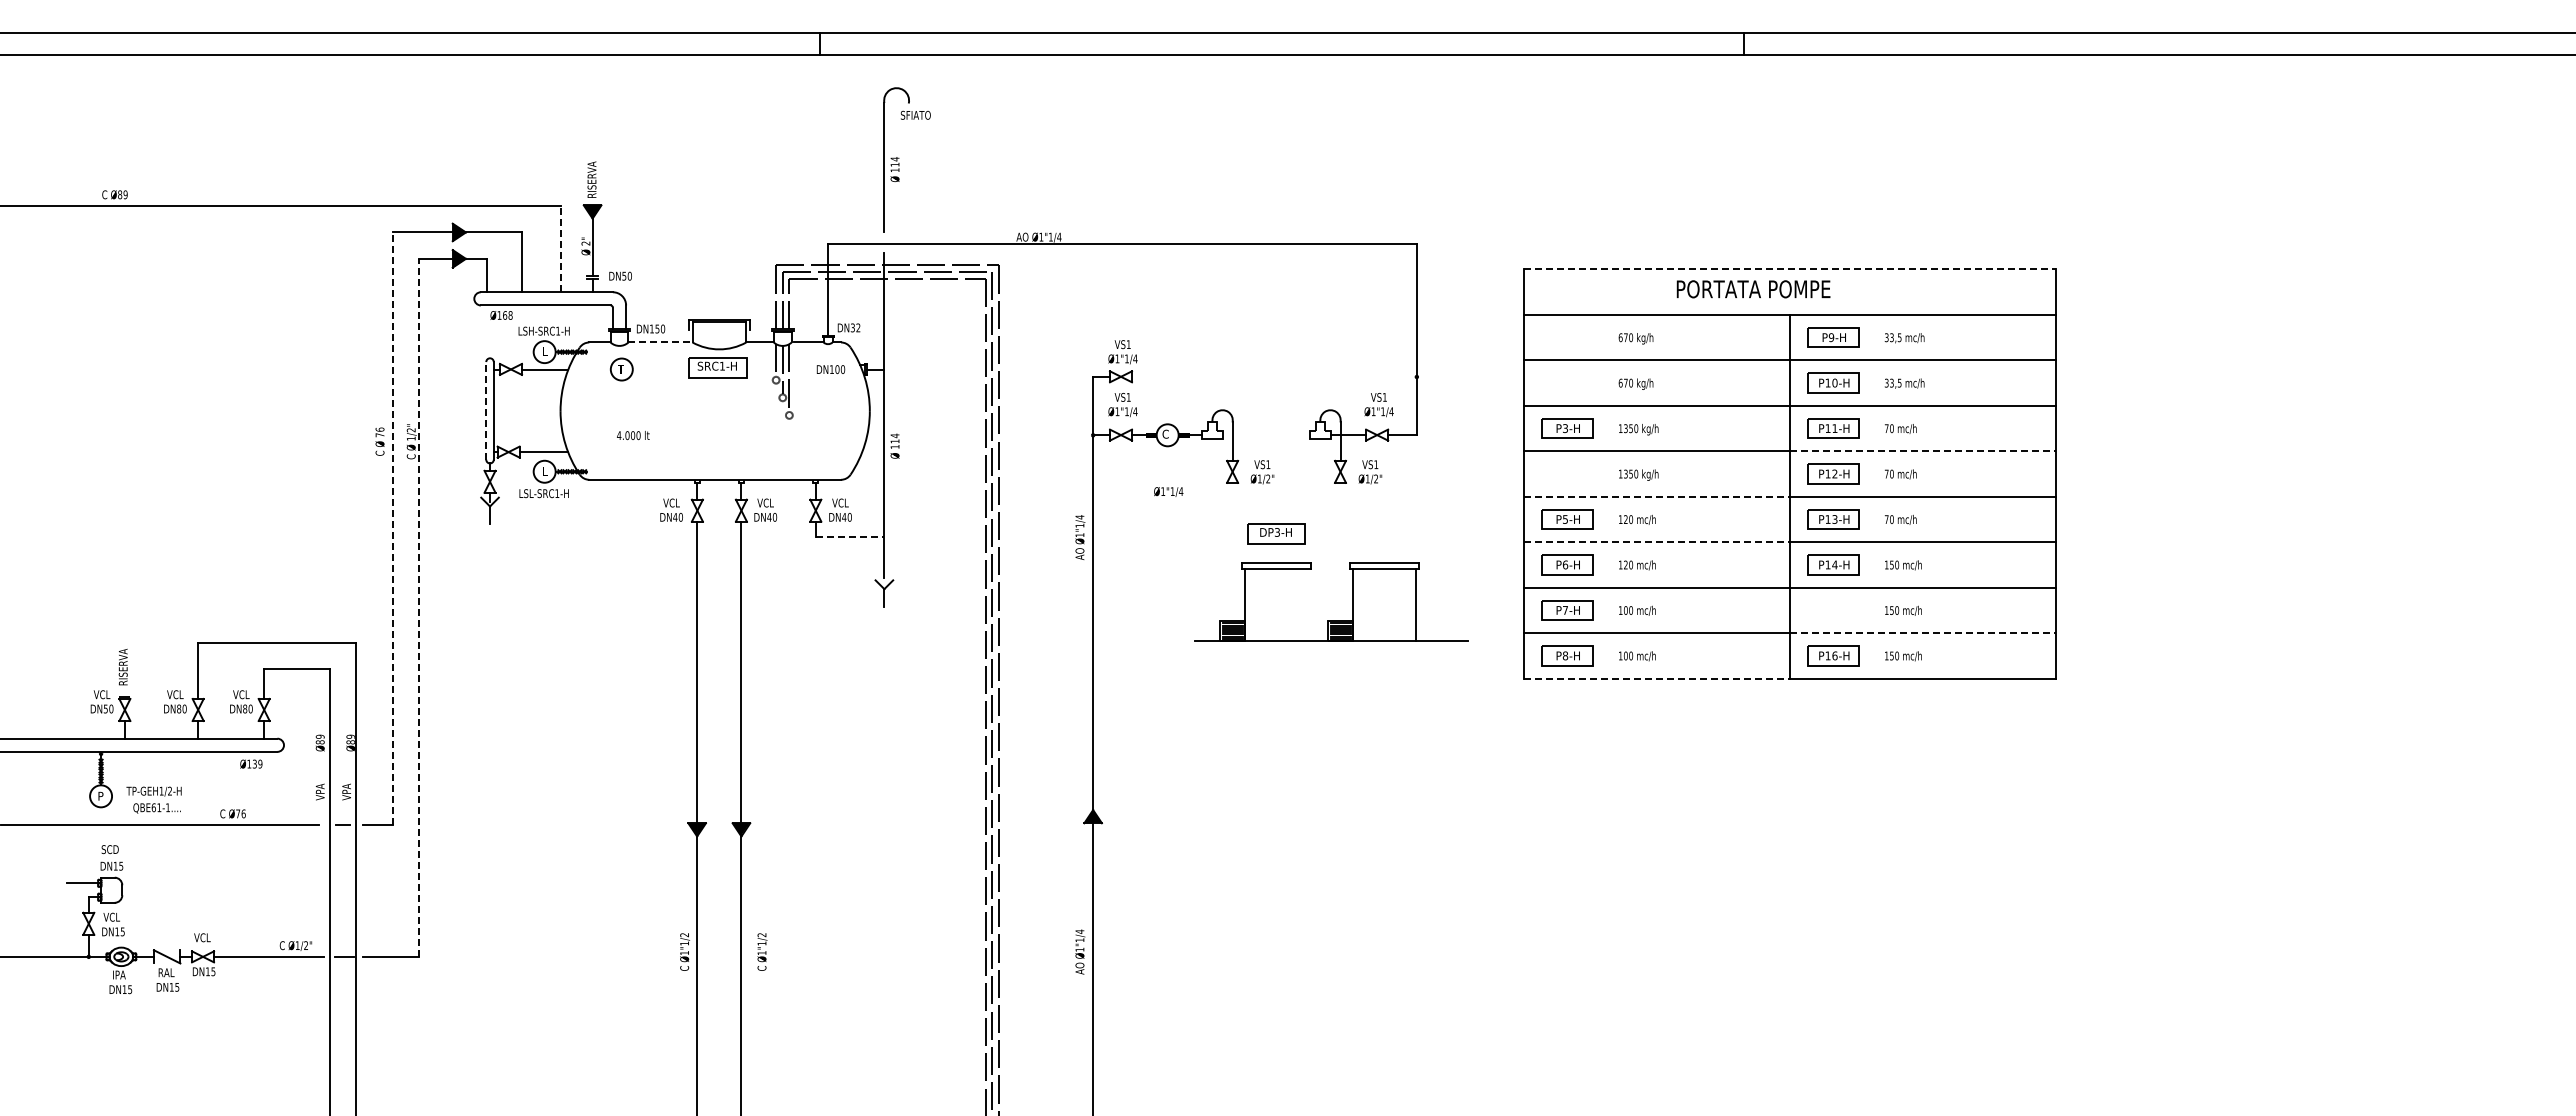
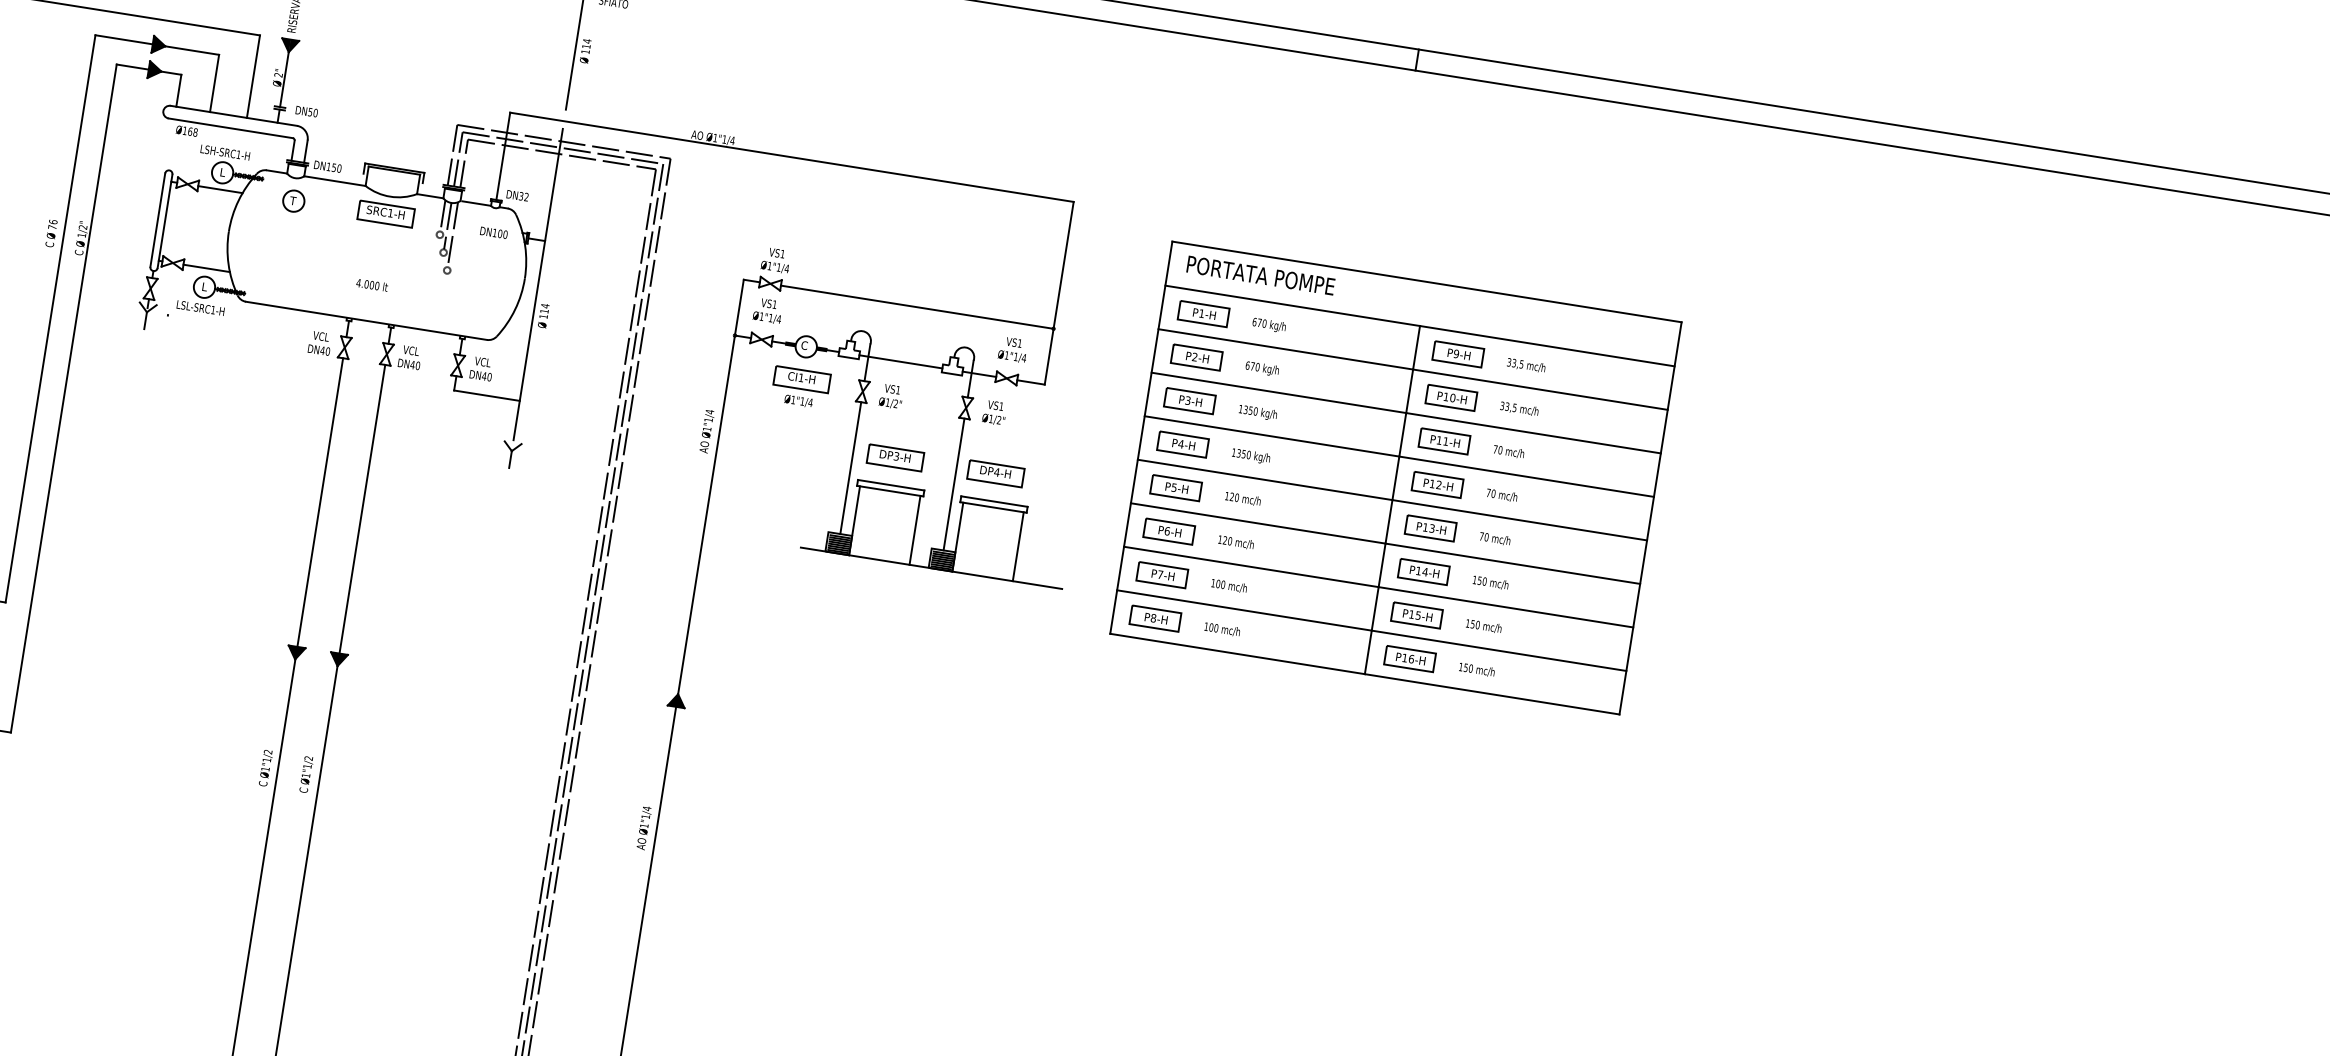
line: (560, 248) -> (253, 76), dashed -> solid
line: (1790, 268) -> (1427, 281), dashed -> solid
text: (1753, 289) -> (1260, 275), moved
part: (1567, 337) -> (1203, 313), added
line: (661, 342) -> (335, 181), dashed -> solid
line: (1274, 377) -> (917, 307), added
part: (1567, 382) -> (1196, 356), added
line: (486, 410) -> (158, 219), dashed -> solid
text: (633, 435) -> (372, 285), moved
line: (1266, 435) -> (900, 362), added
line: (1923, 451) -> (1527, 476), dashed -> solid
part: (1168, 469) -> (801, 379), added
part: (1567, 473) -> (1183, 444), added
line: (1657, 496) -> (1265, 479), dashed -> solid
line: (392, 528) -> (50, 318), dashed -> solid
part: (1381, 533) -> (996, 473), added
line: (850, 536) -> (487, 395), dashed -> solid
line: (1657, 542) -> (1258, 523), dashed -> solid
line: (1232, 551) -> (850, 467), added
line: (1340, 551) -> (954, 484), added
line: (1308, 604) -> (915, 530), added
line: (419, 607) -> (64, 398), dashed -> solid
part: (1833, 610) -> (1416, 615), added
line: (1923, 633) -> (1499, 651), dashed -> solid
line: (1657, 678) -> (1238, 653), dashed -> solid
text: (762, 951) -> (306, 774), moved

